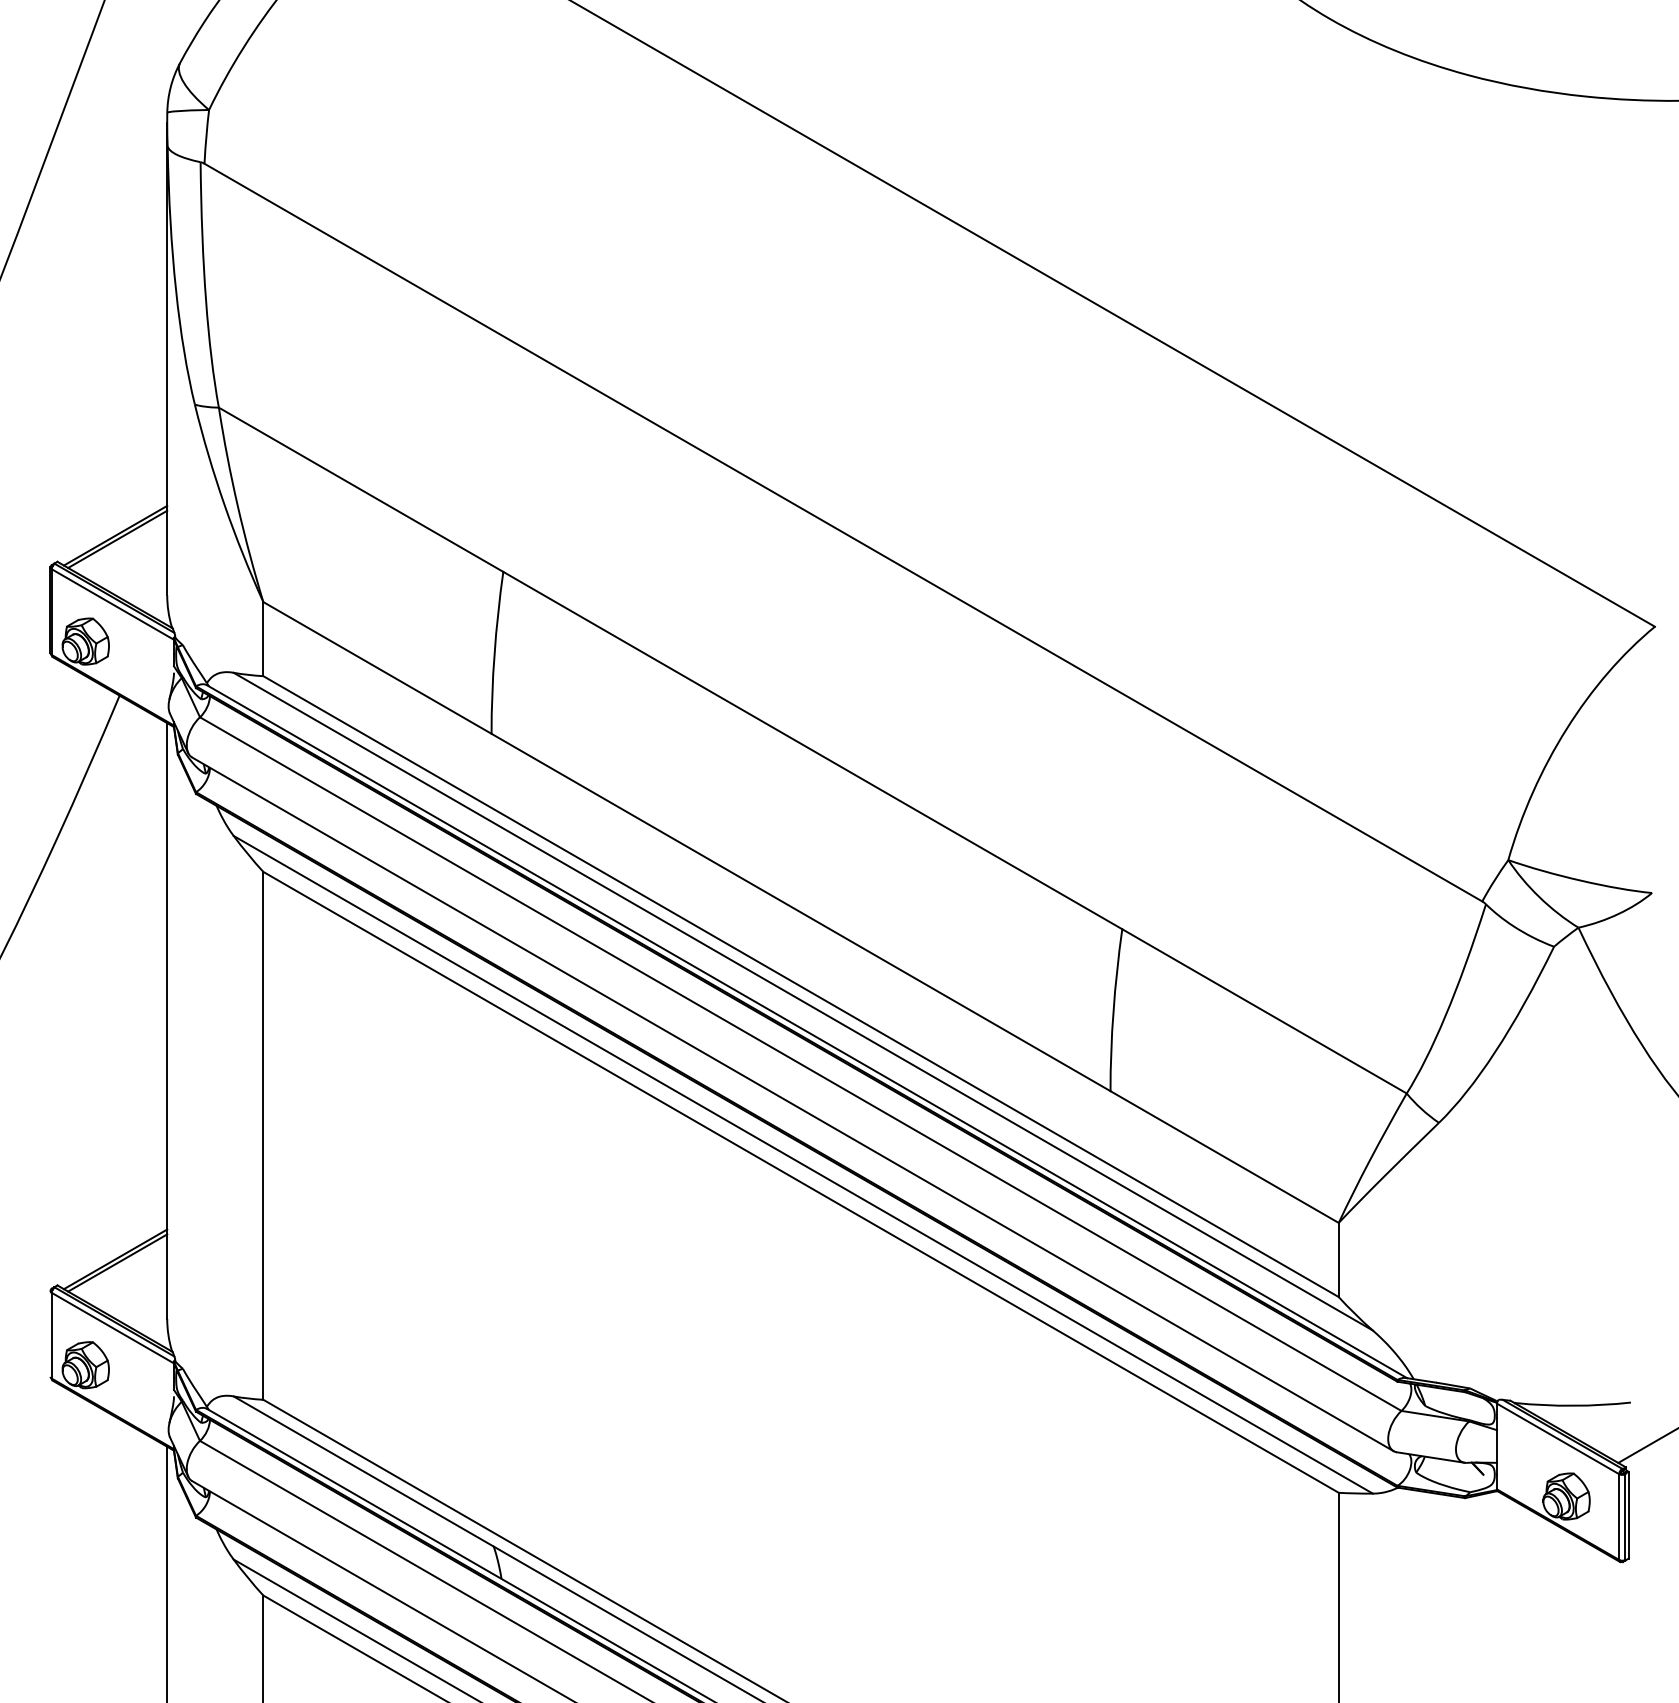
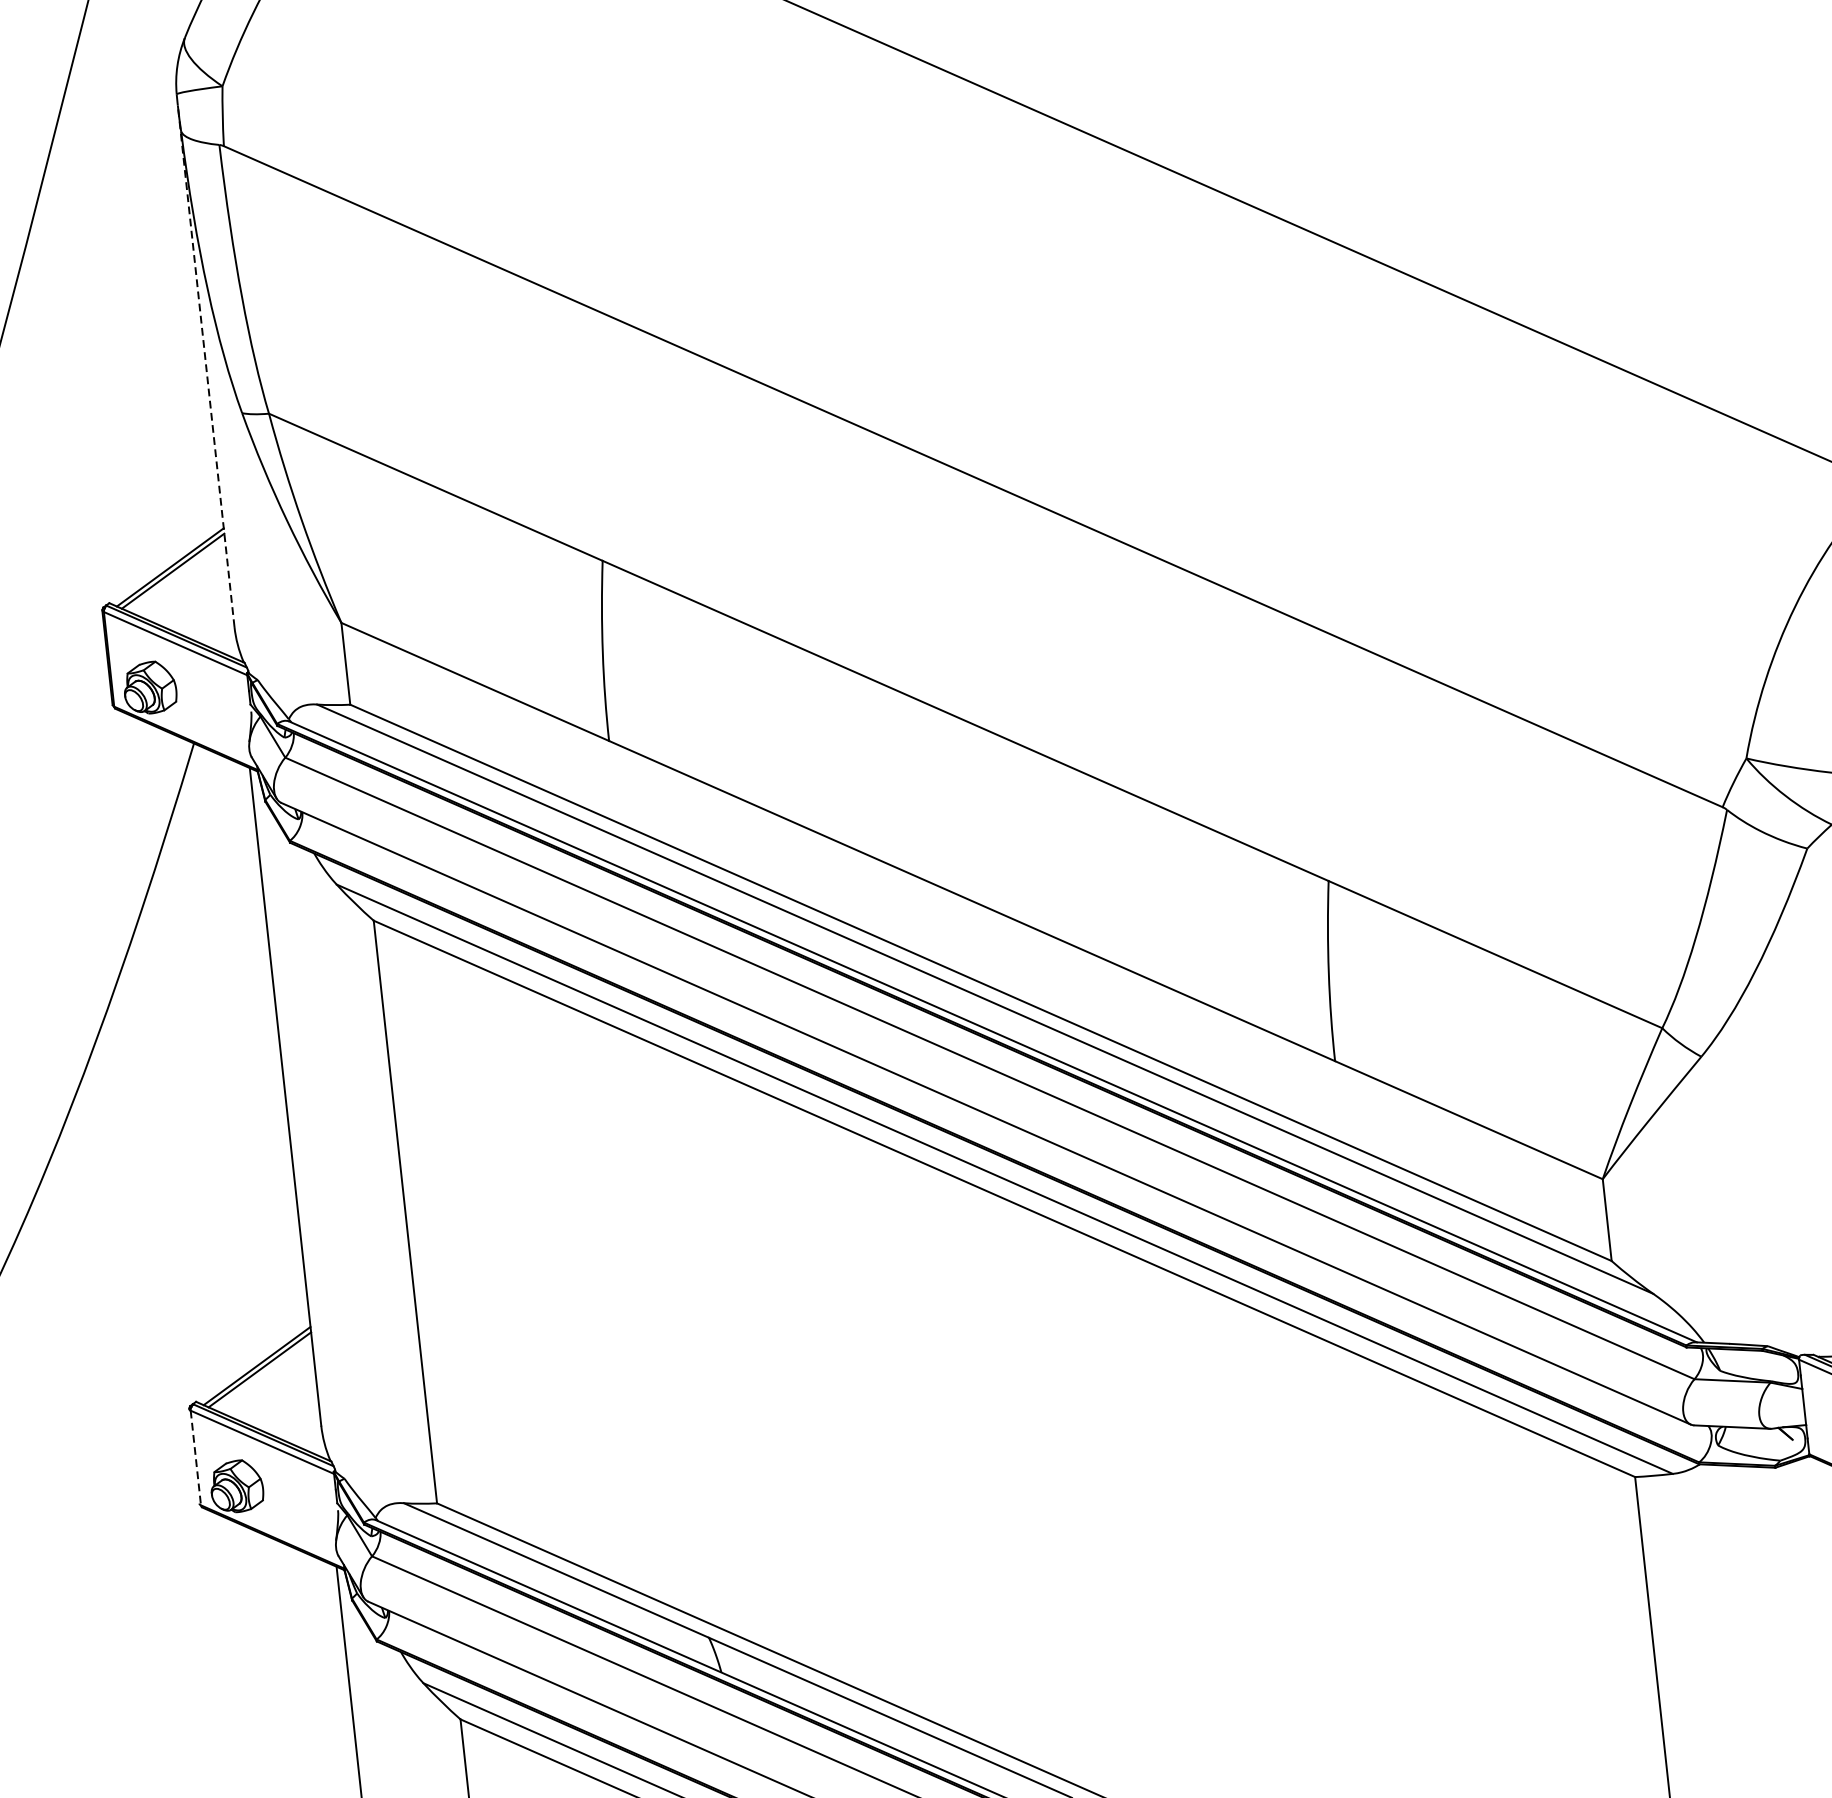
line: (167, 358) -> (206, 365), solid -> dashed
line: (51, 1335) -> (195, 1457), solid -> dashed

